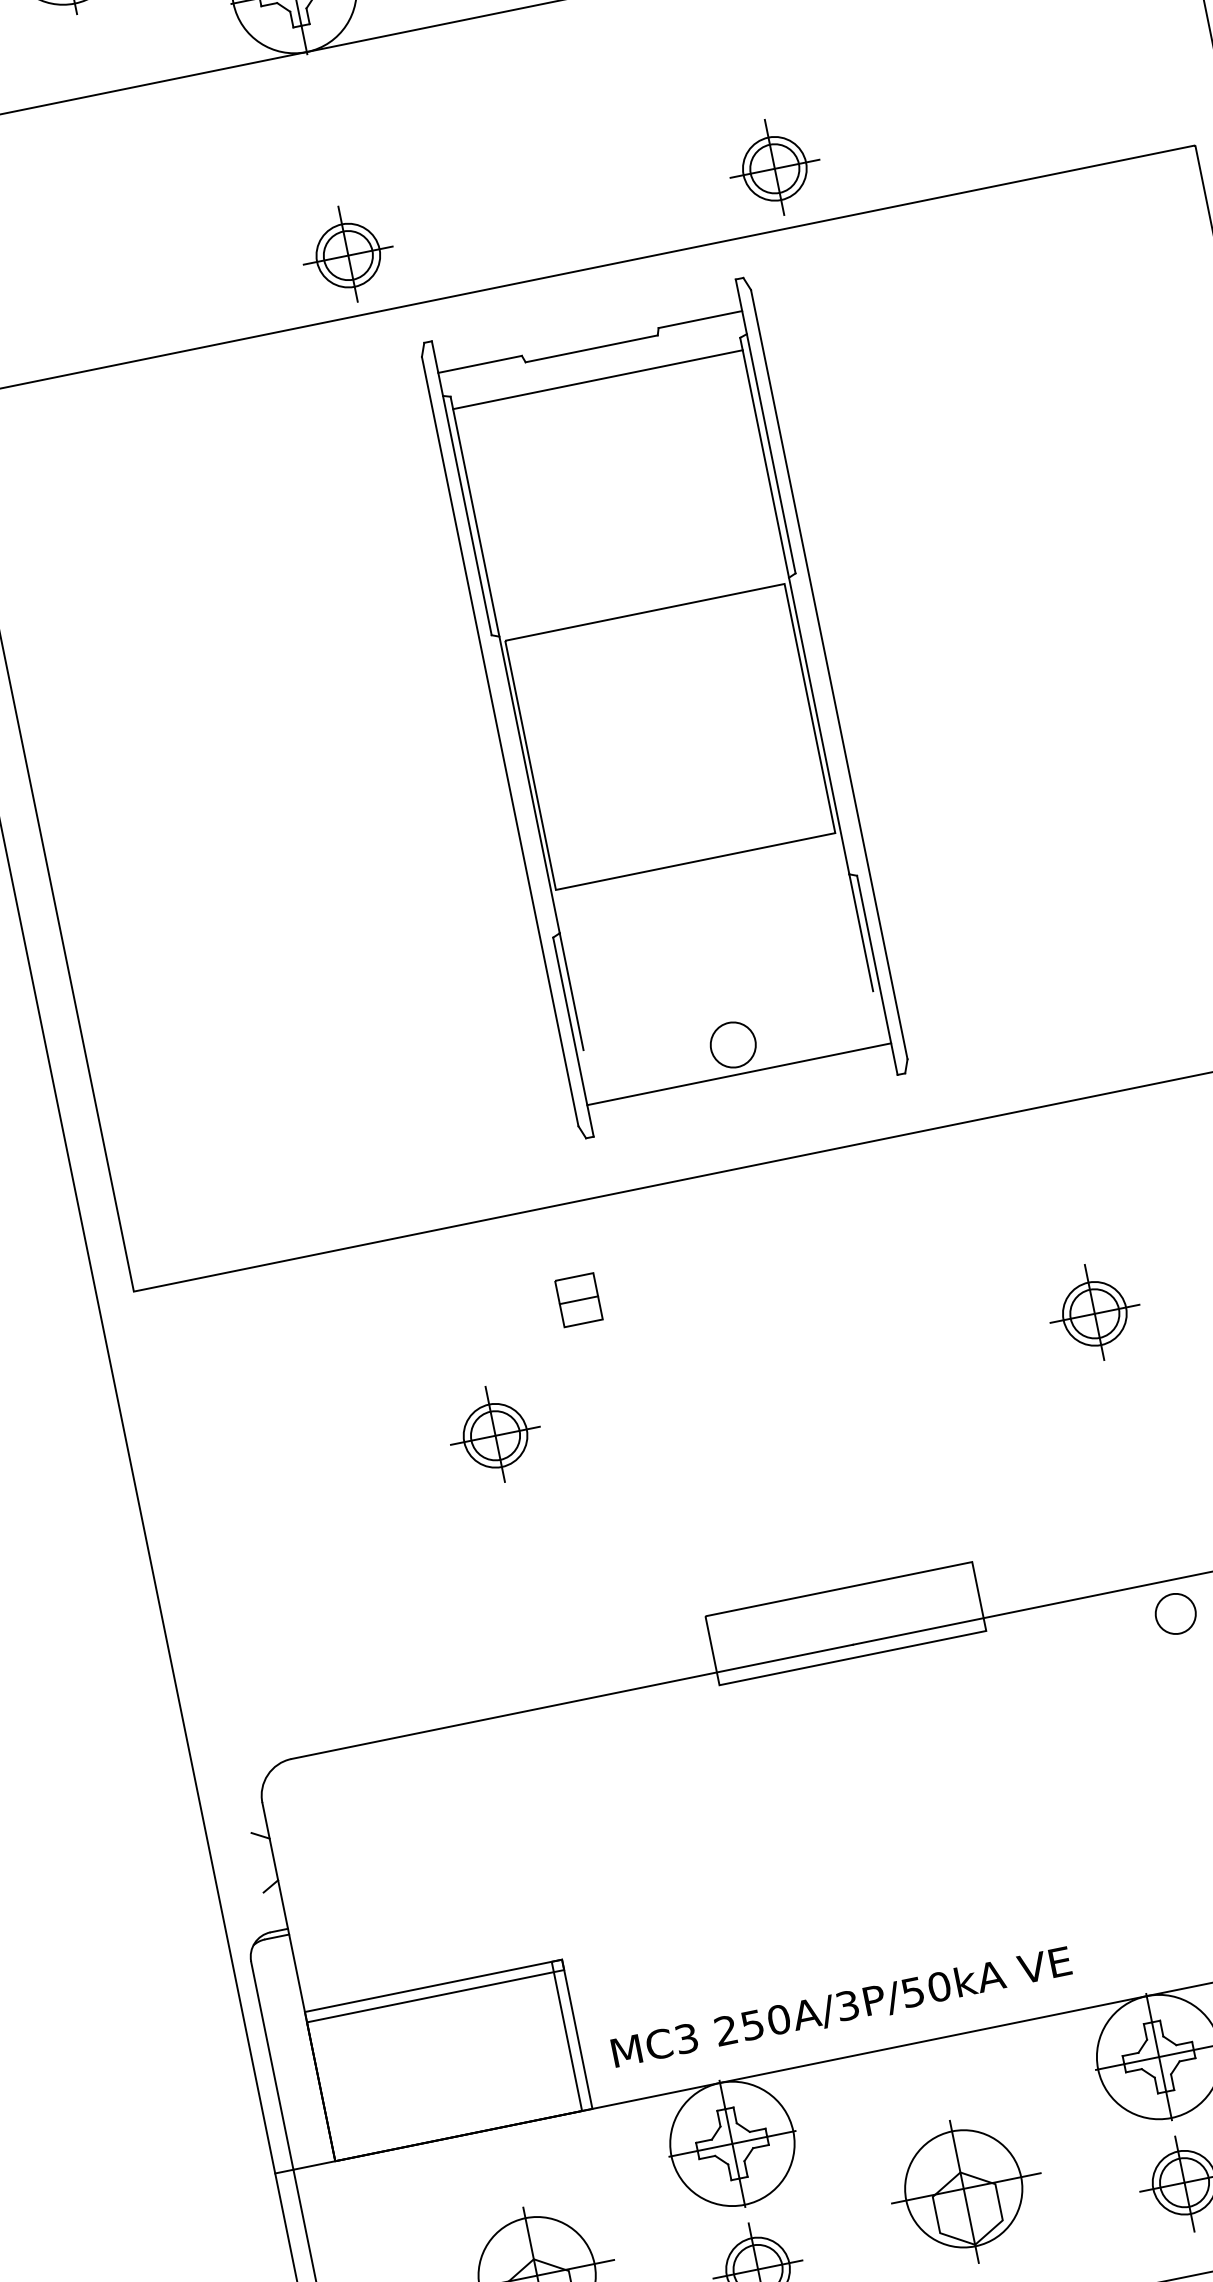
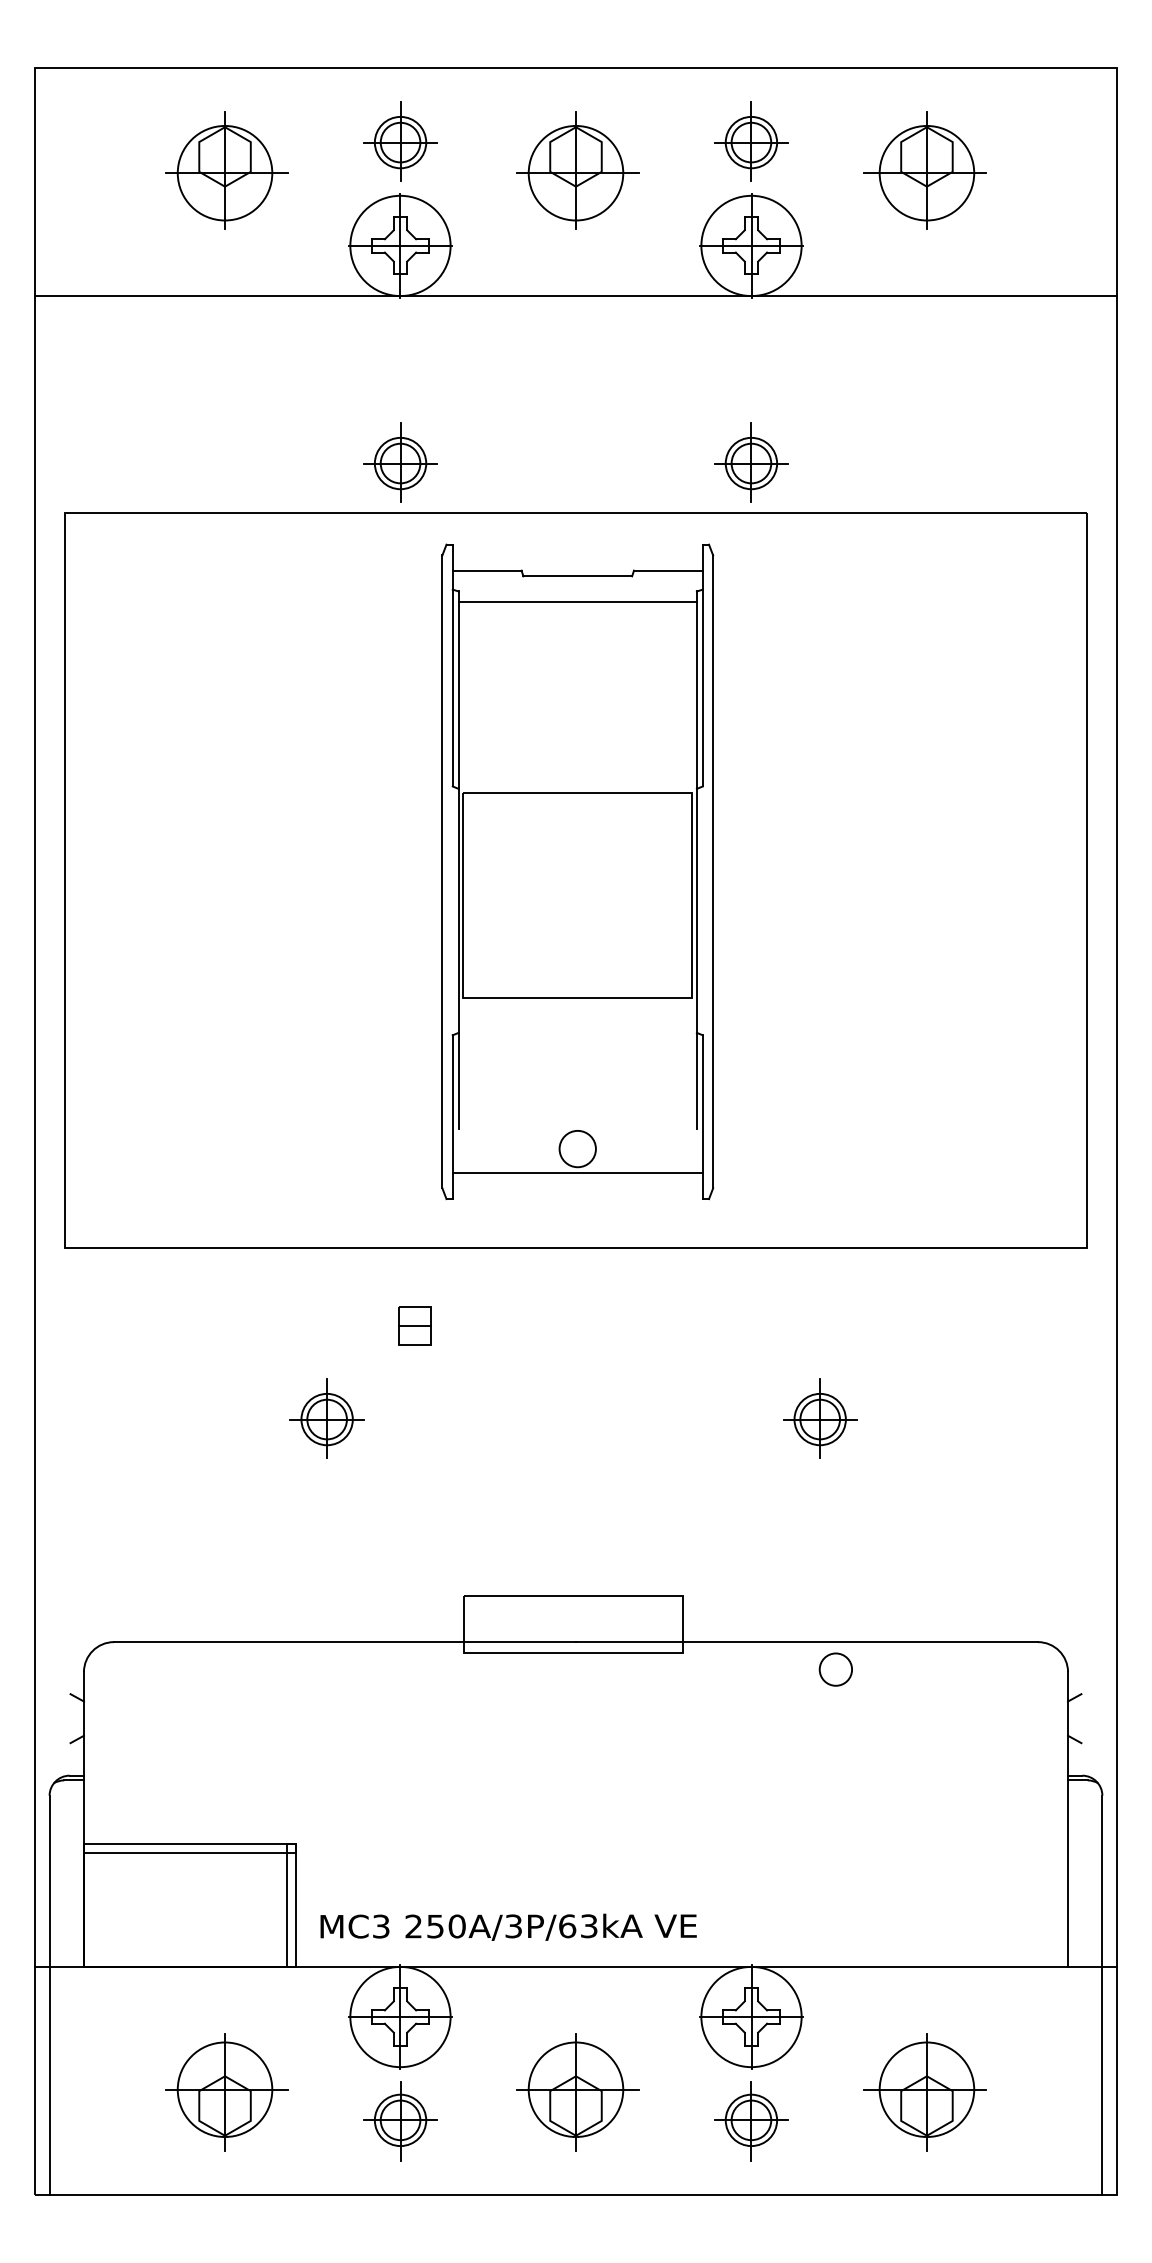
text: (926, 1989) -> (578, 1926), 250A/3P/50kA -> 250A/3P/63kA

